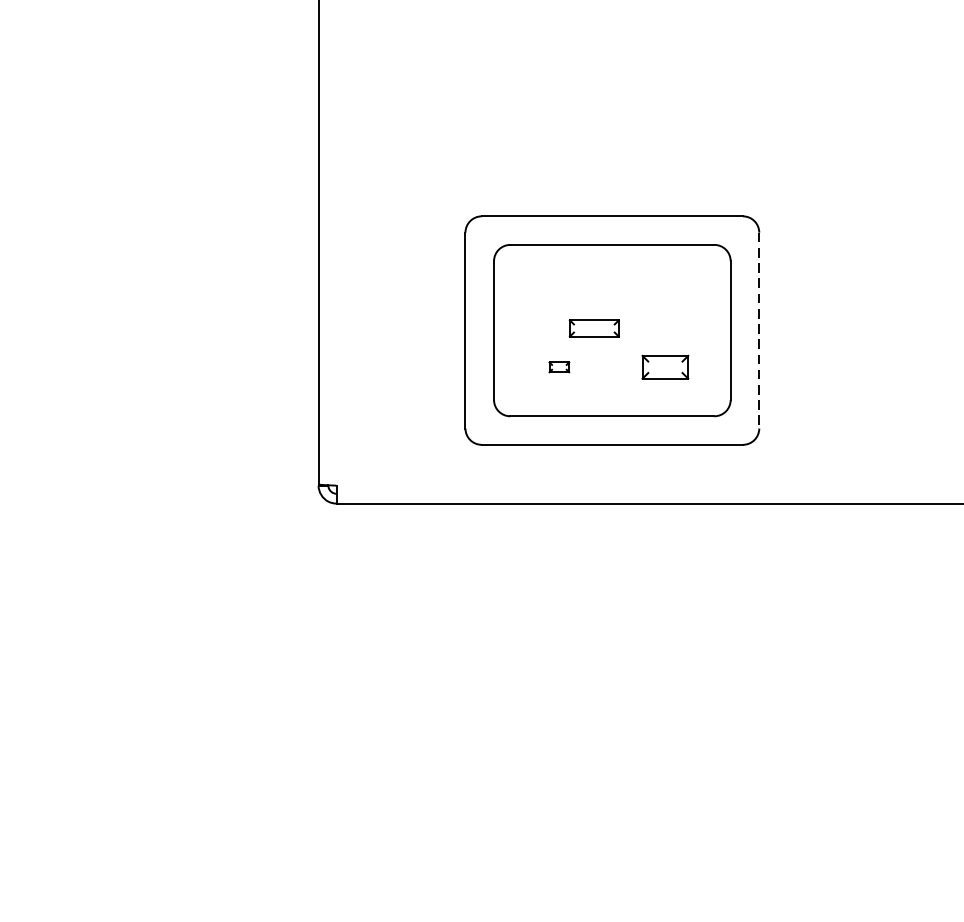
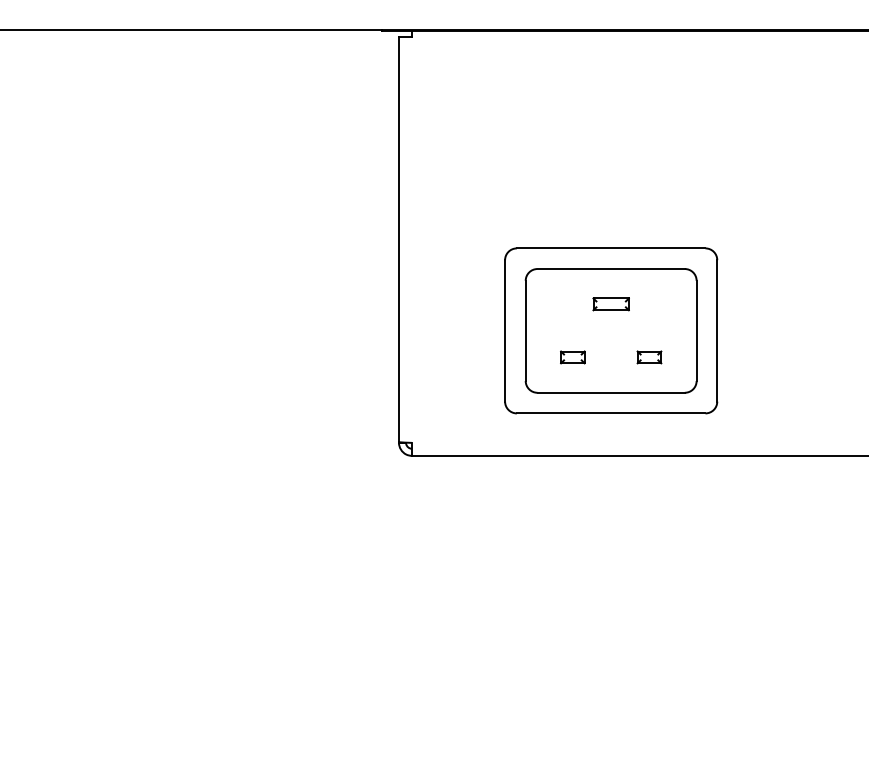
part: (593, 328) -> (610, 304), moved
line: (759, 330) -> (717, 330), dashed -> solid
part: (558, 367) -> (572, 357), size x1.67
part: (665, 367) -> (649, 357), size x0.71

